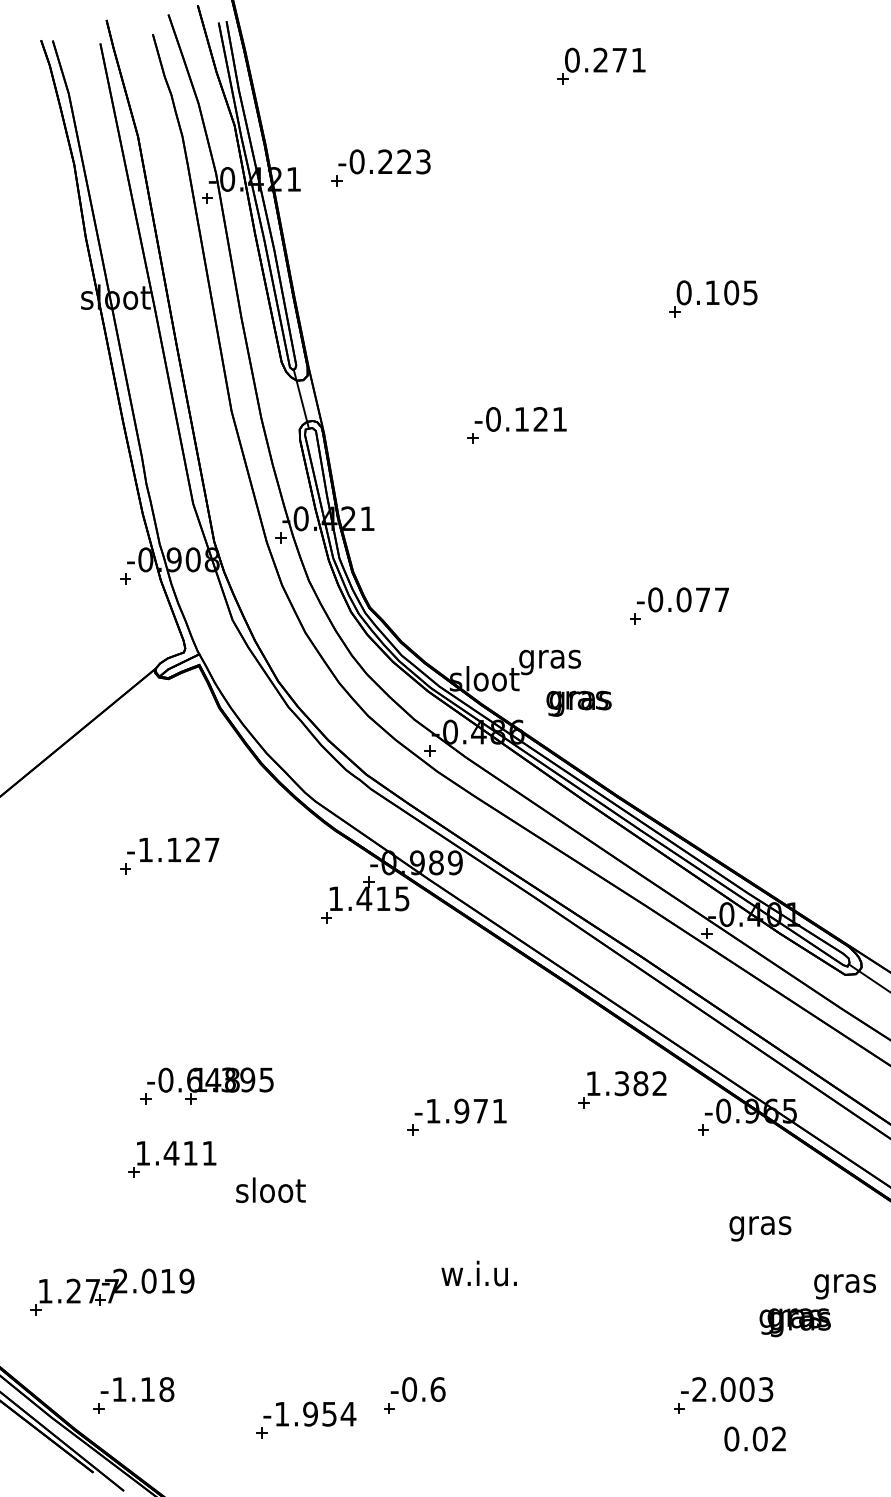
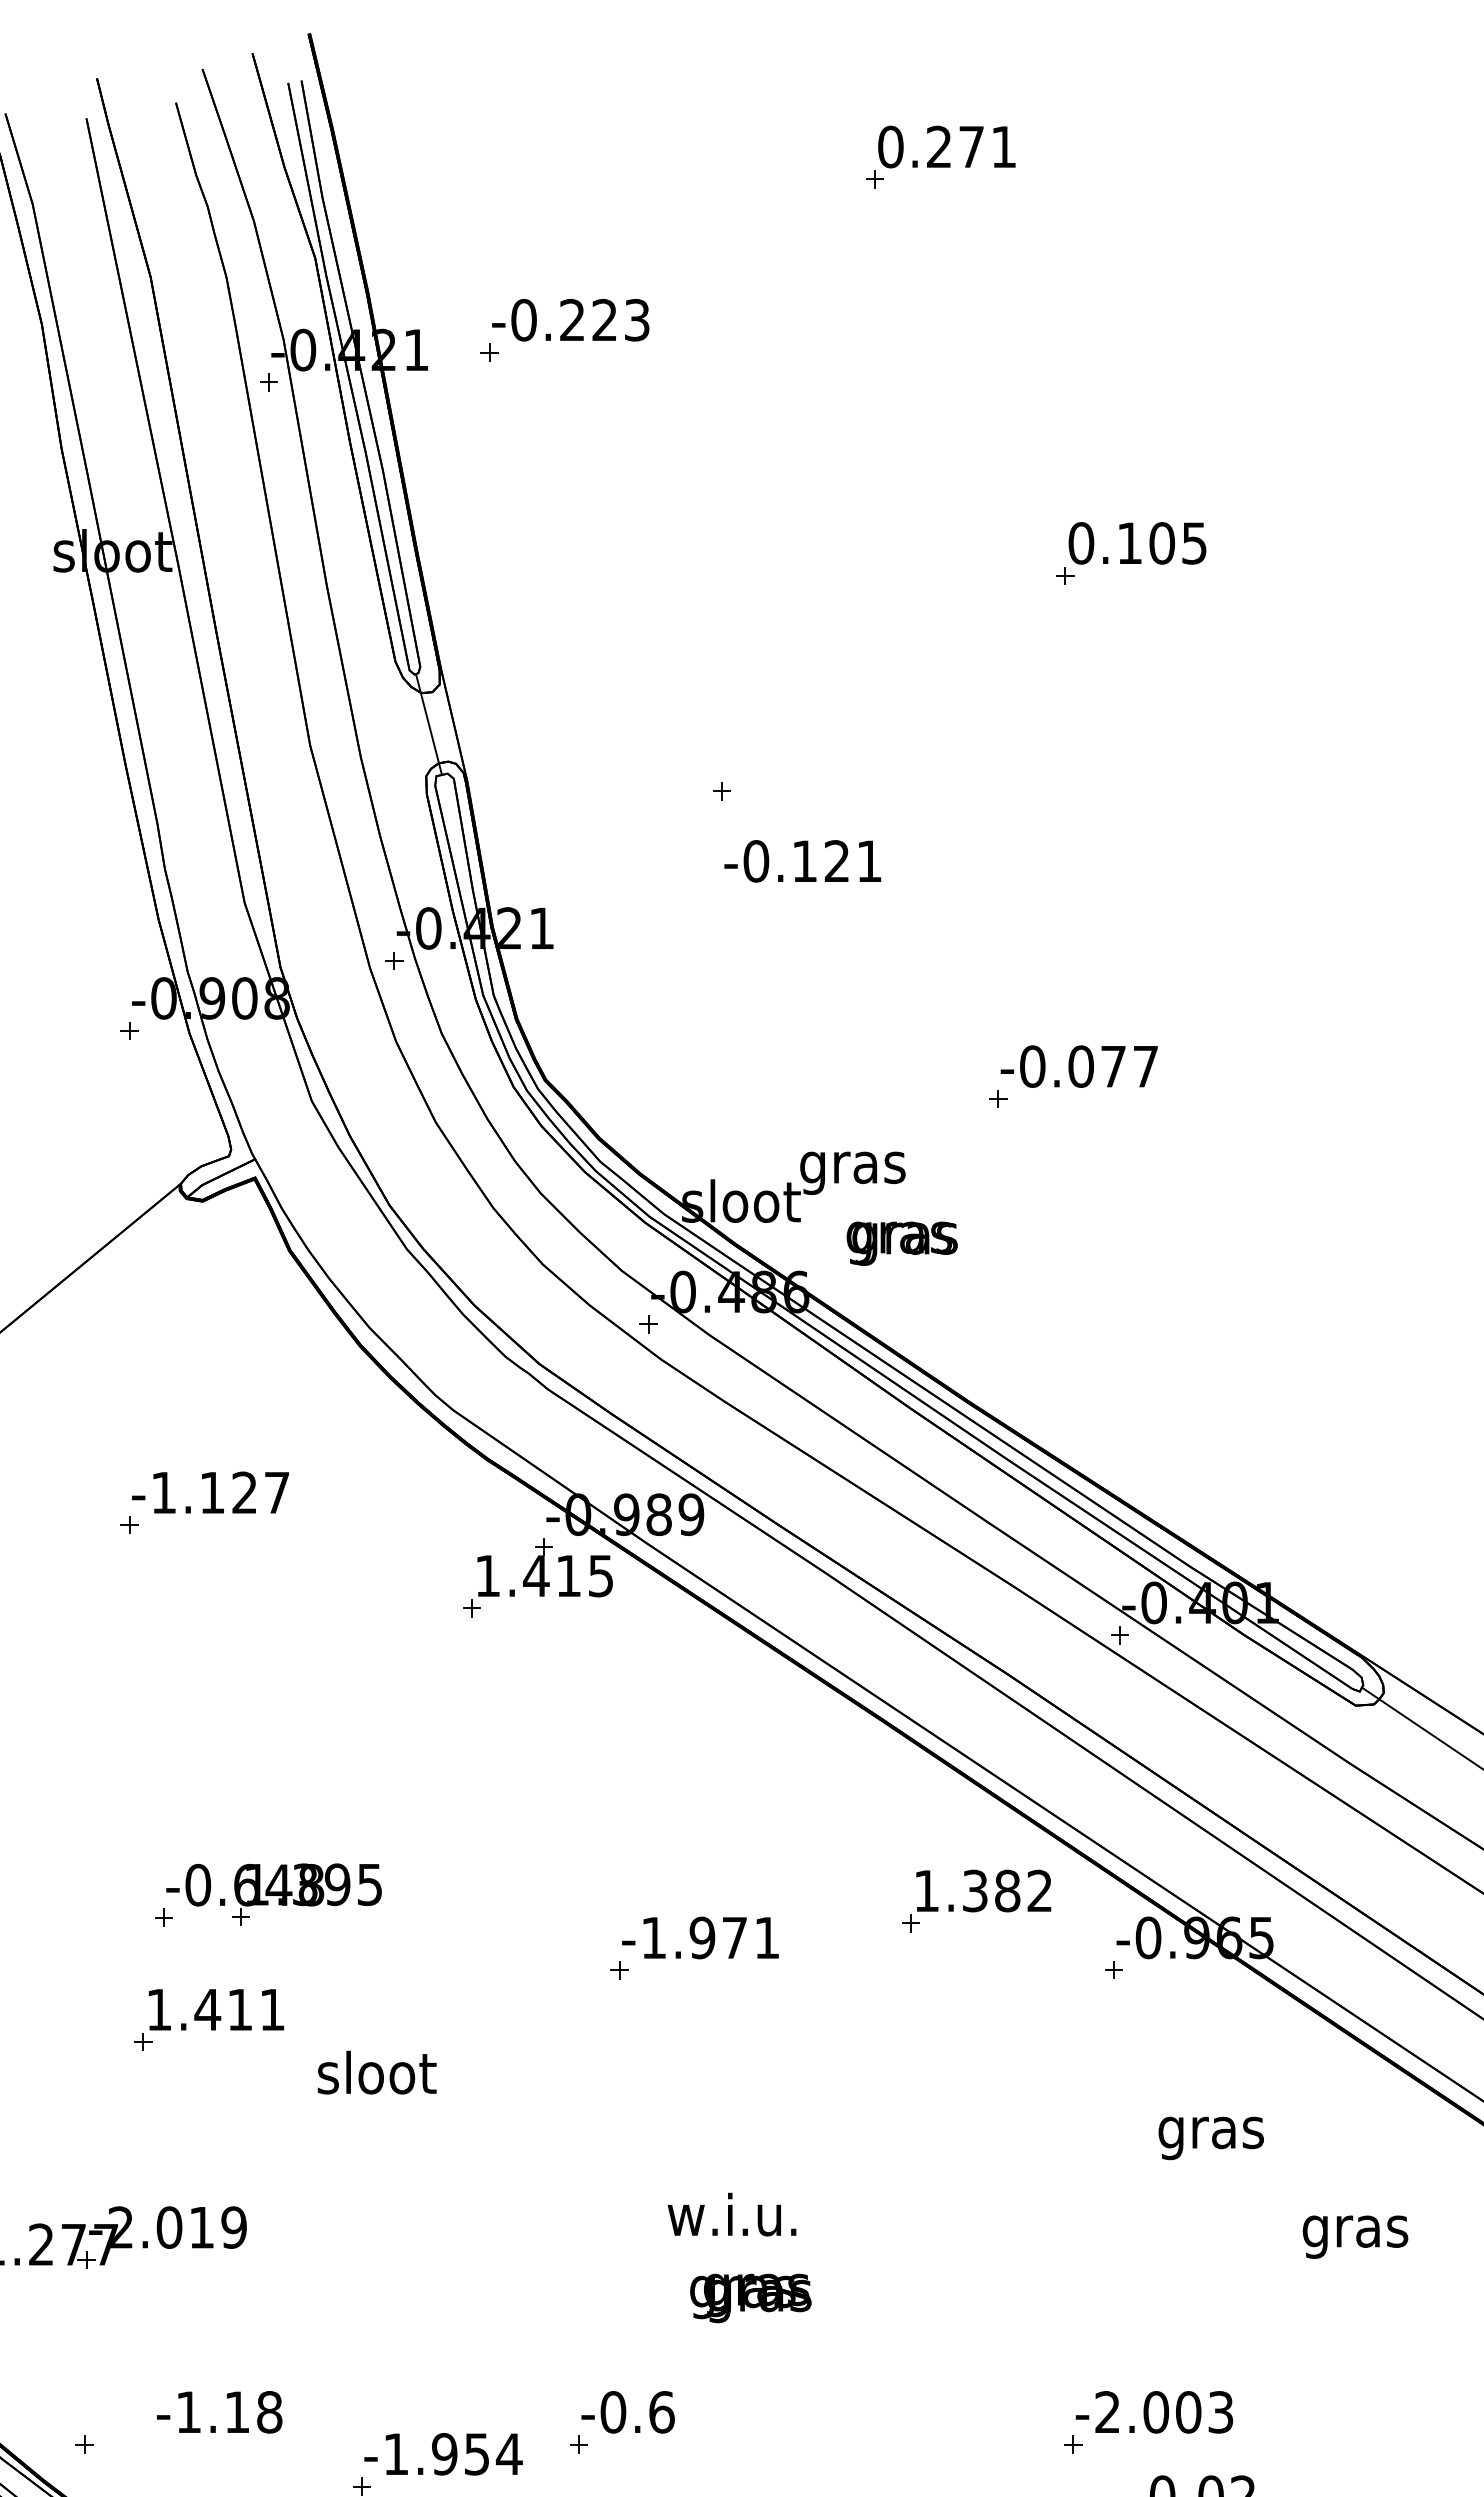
text: (520, 419) -> (802, 861), moved
text: (794, 1322) -> (749, 2298), moved
text: (137, 1389) -> (219, 2412), moved

